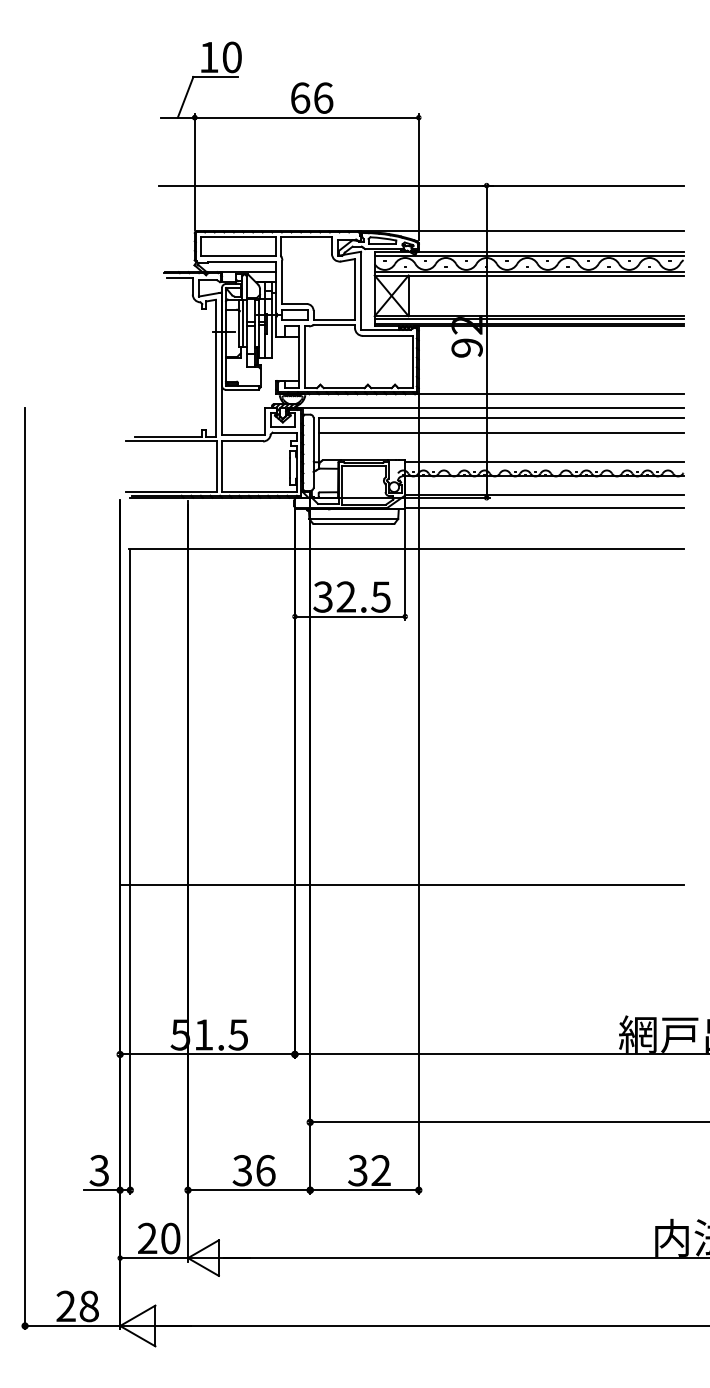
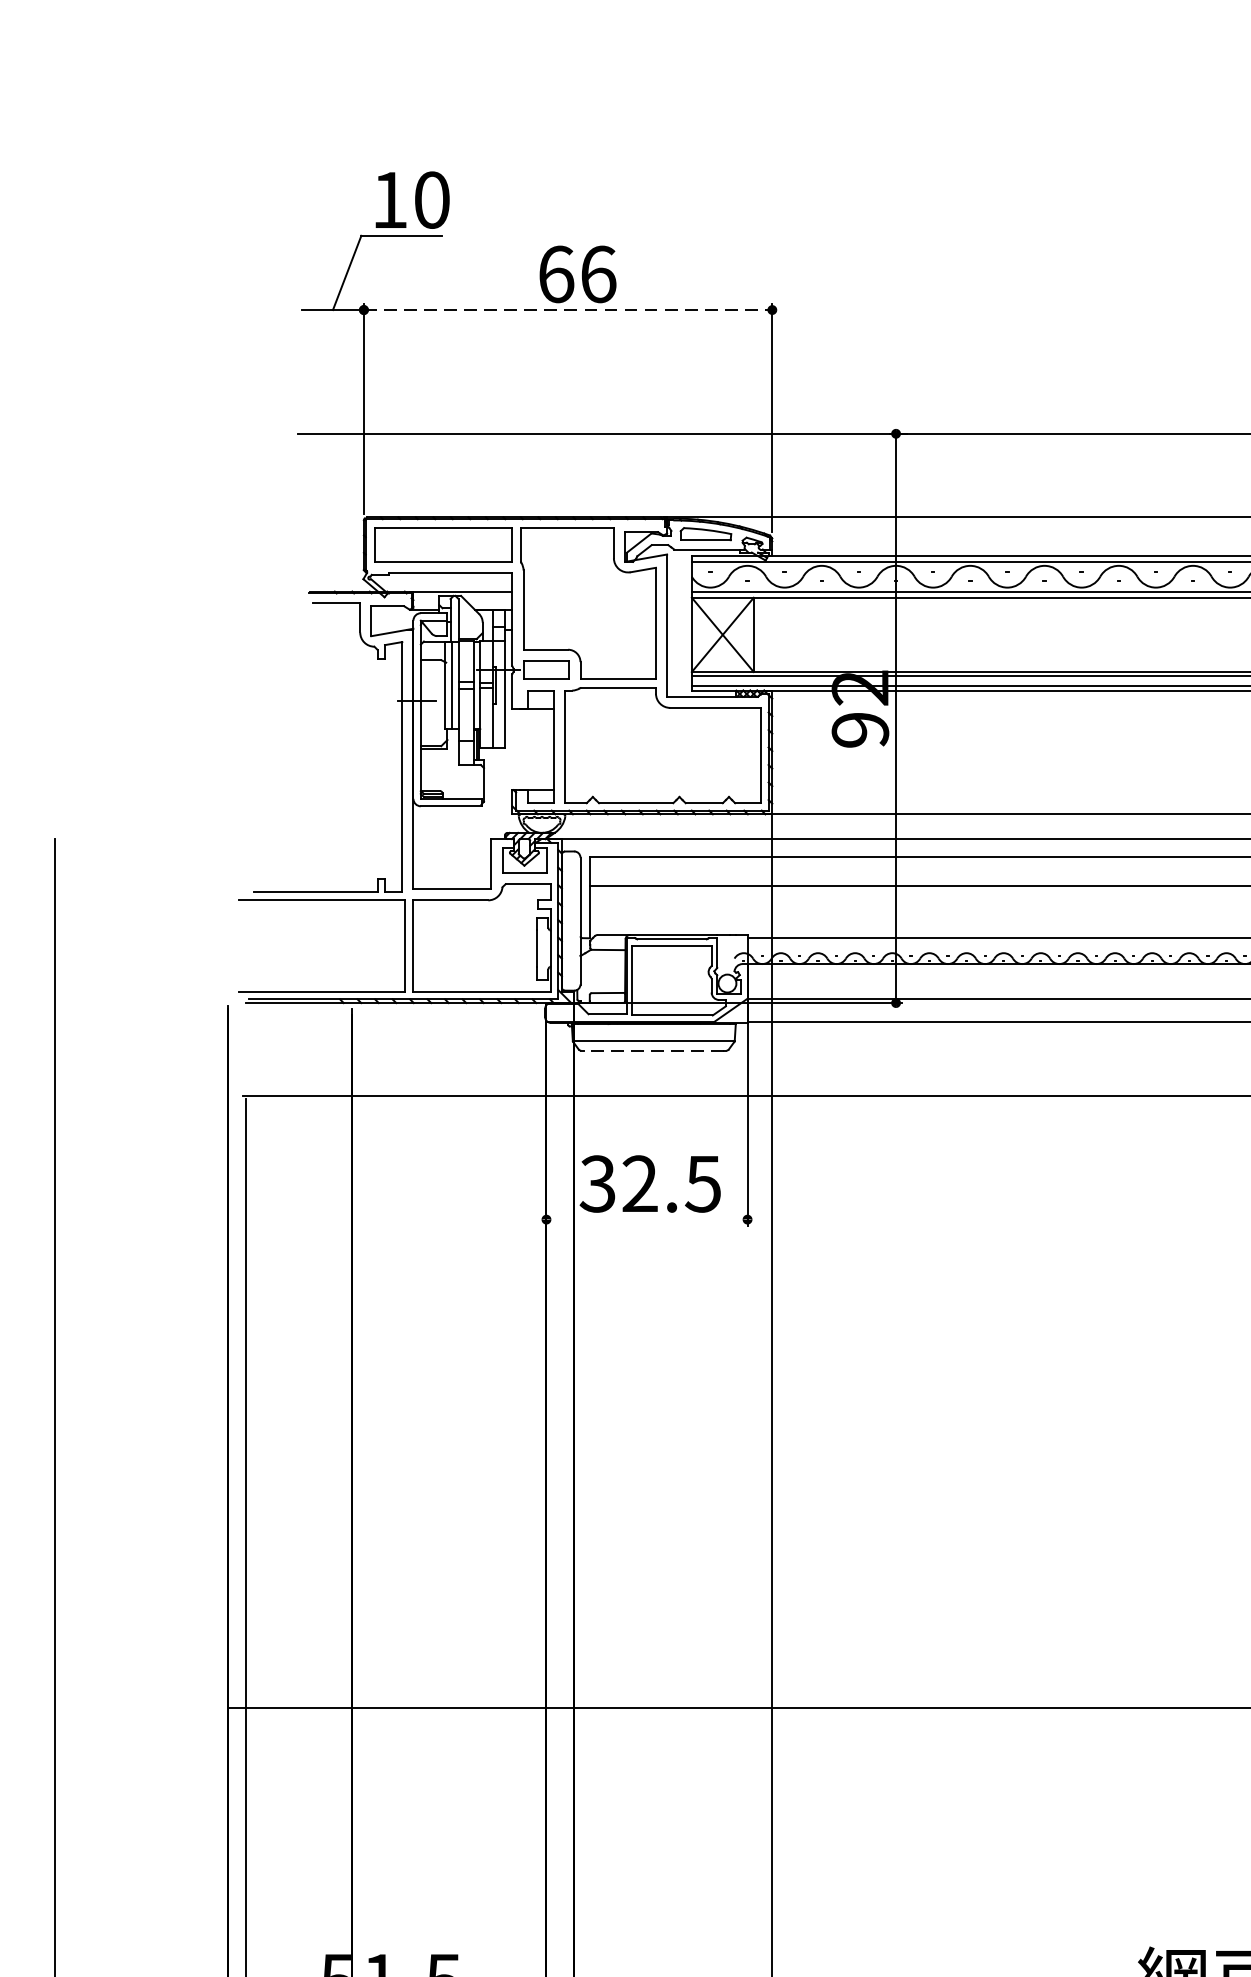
line: (307, 117) -> (569, 309), solid -> dashed
line: (353, 523) -> (653, 1049), solid -> dashed
line: (349, 616) -> (645, 1219), removed

